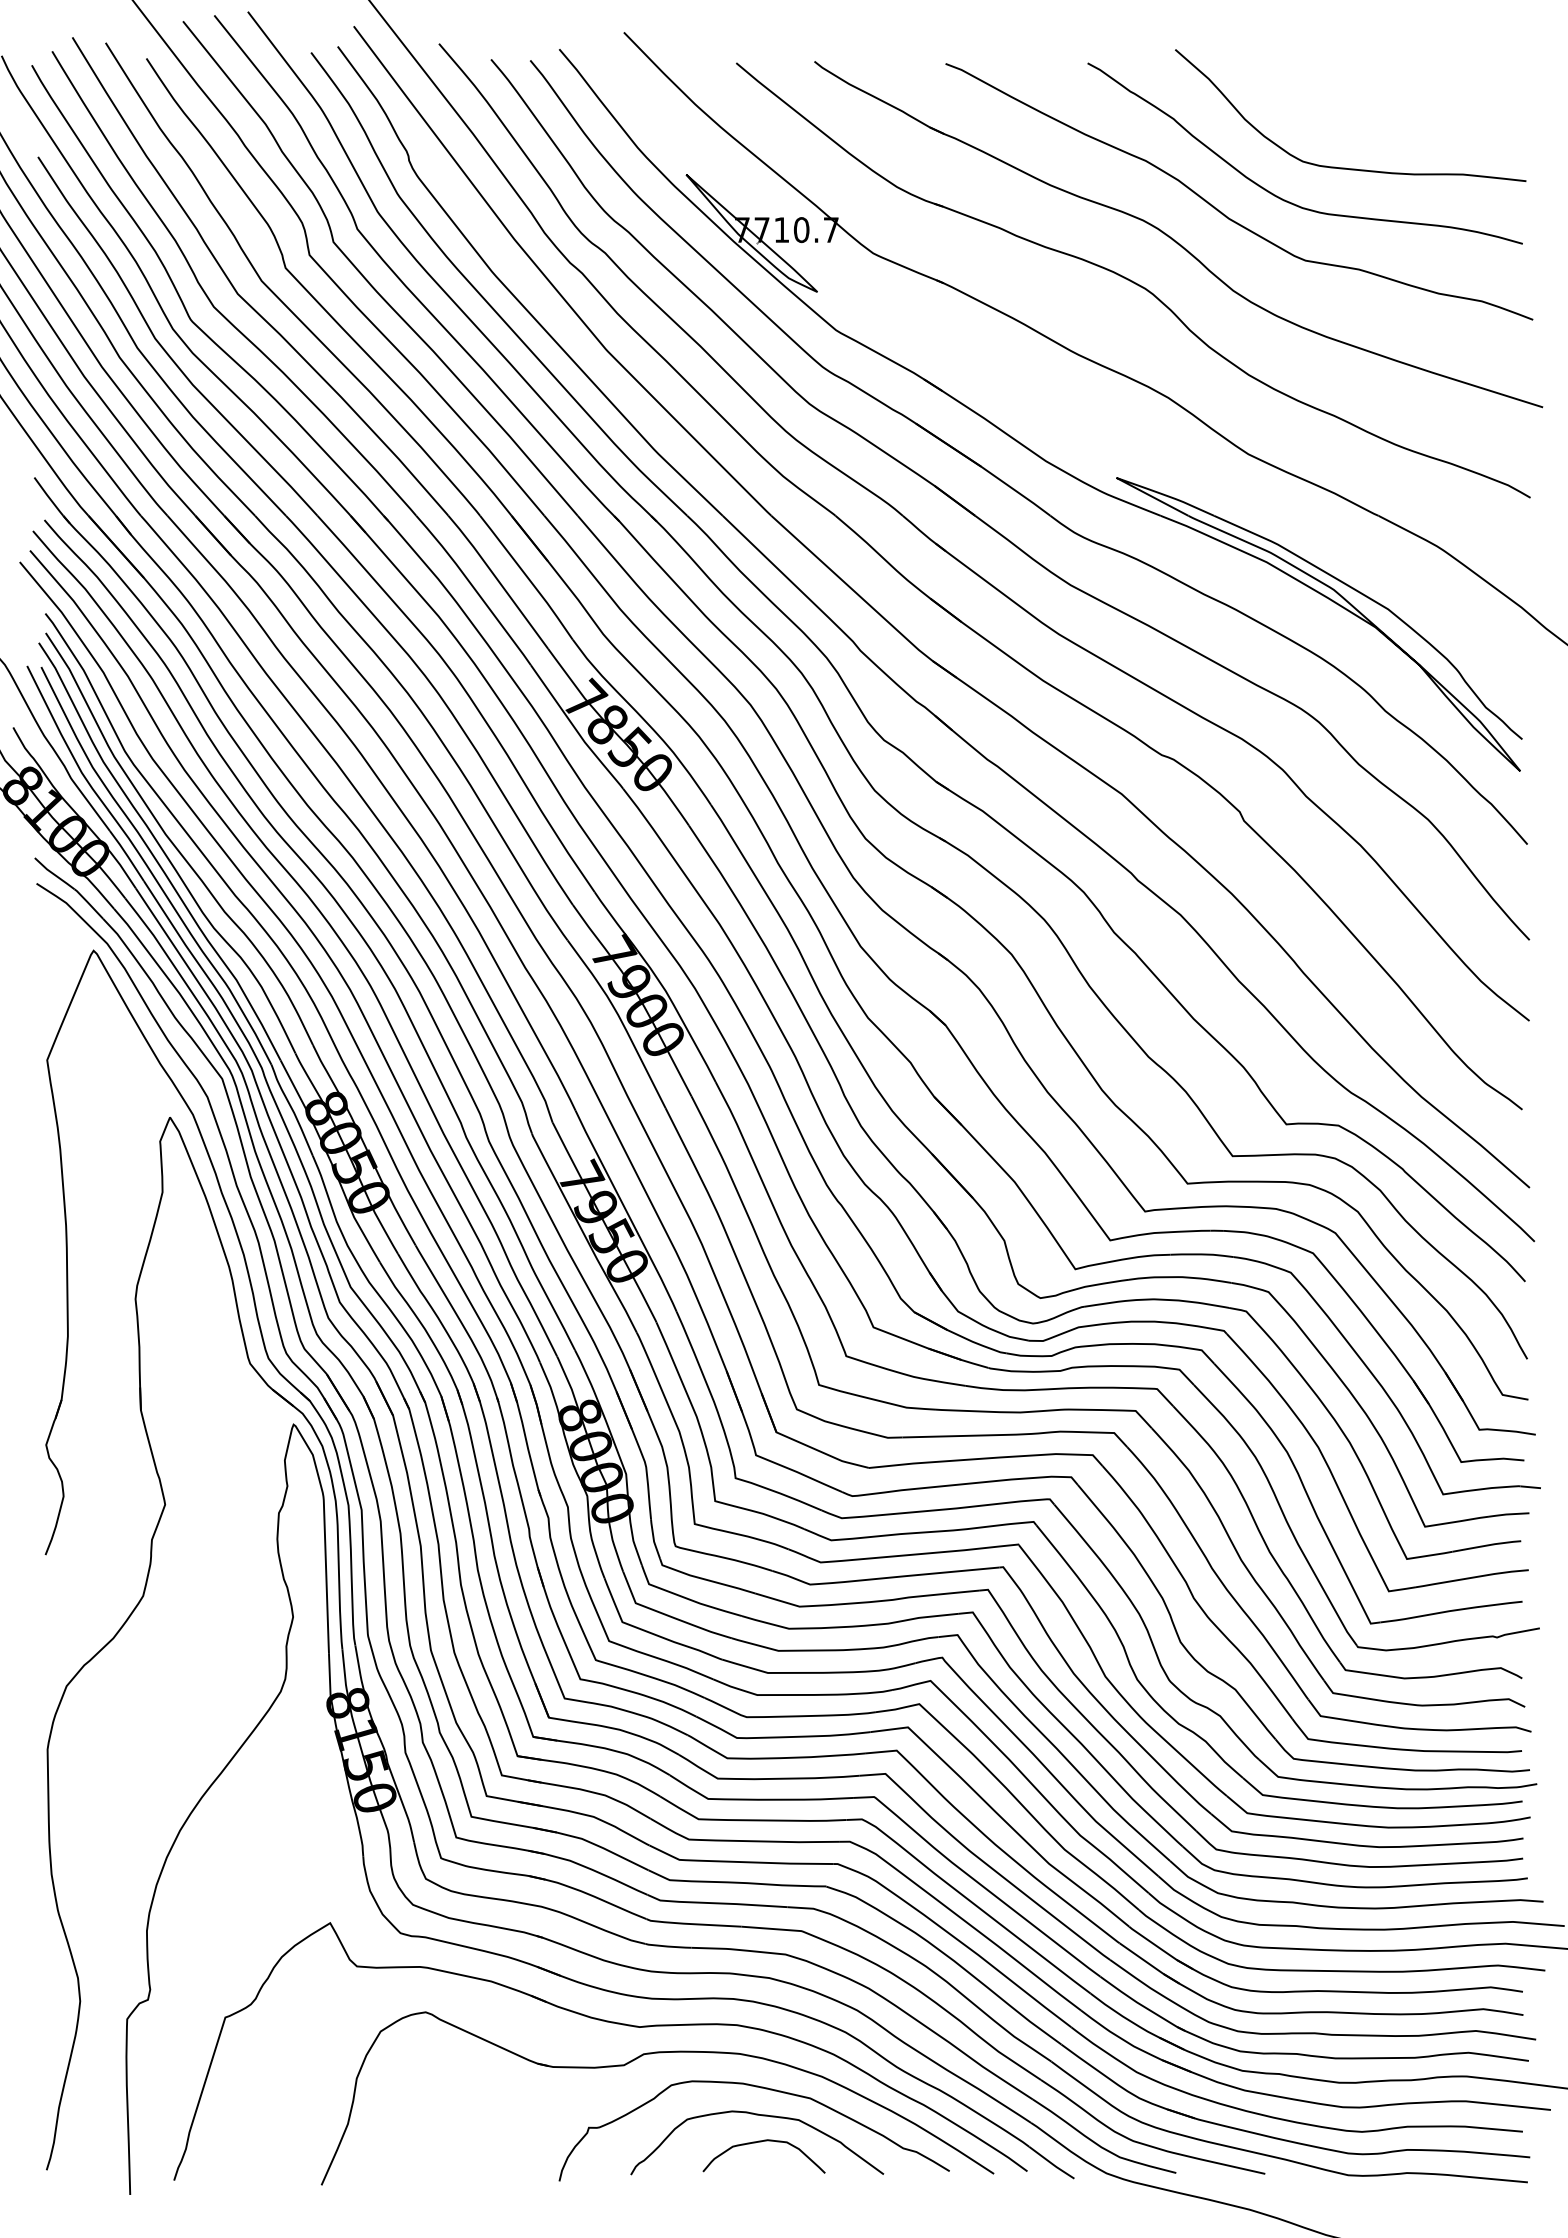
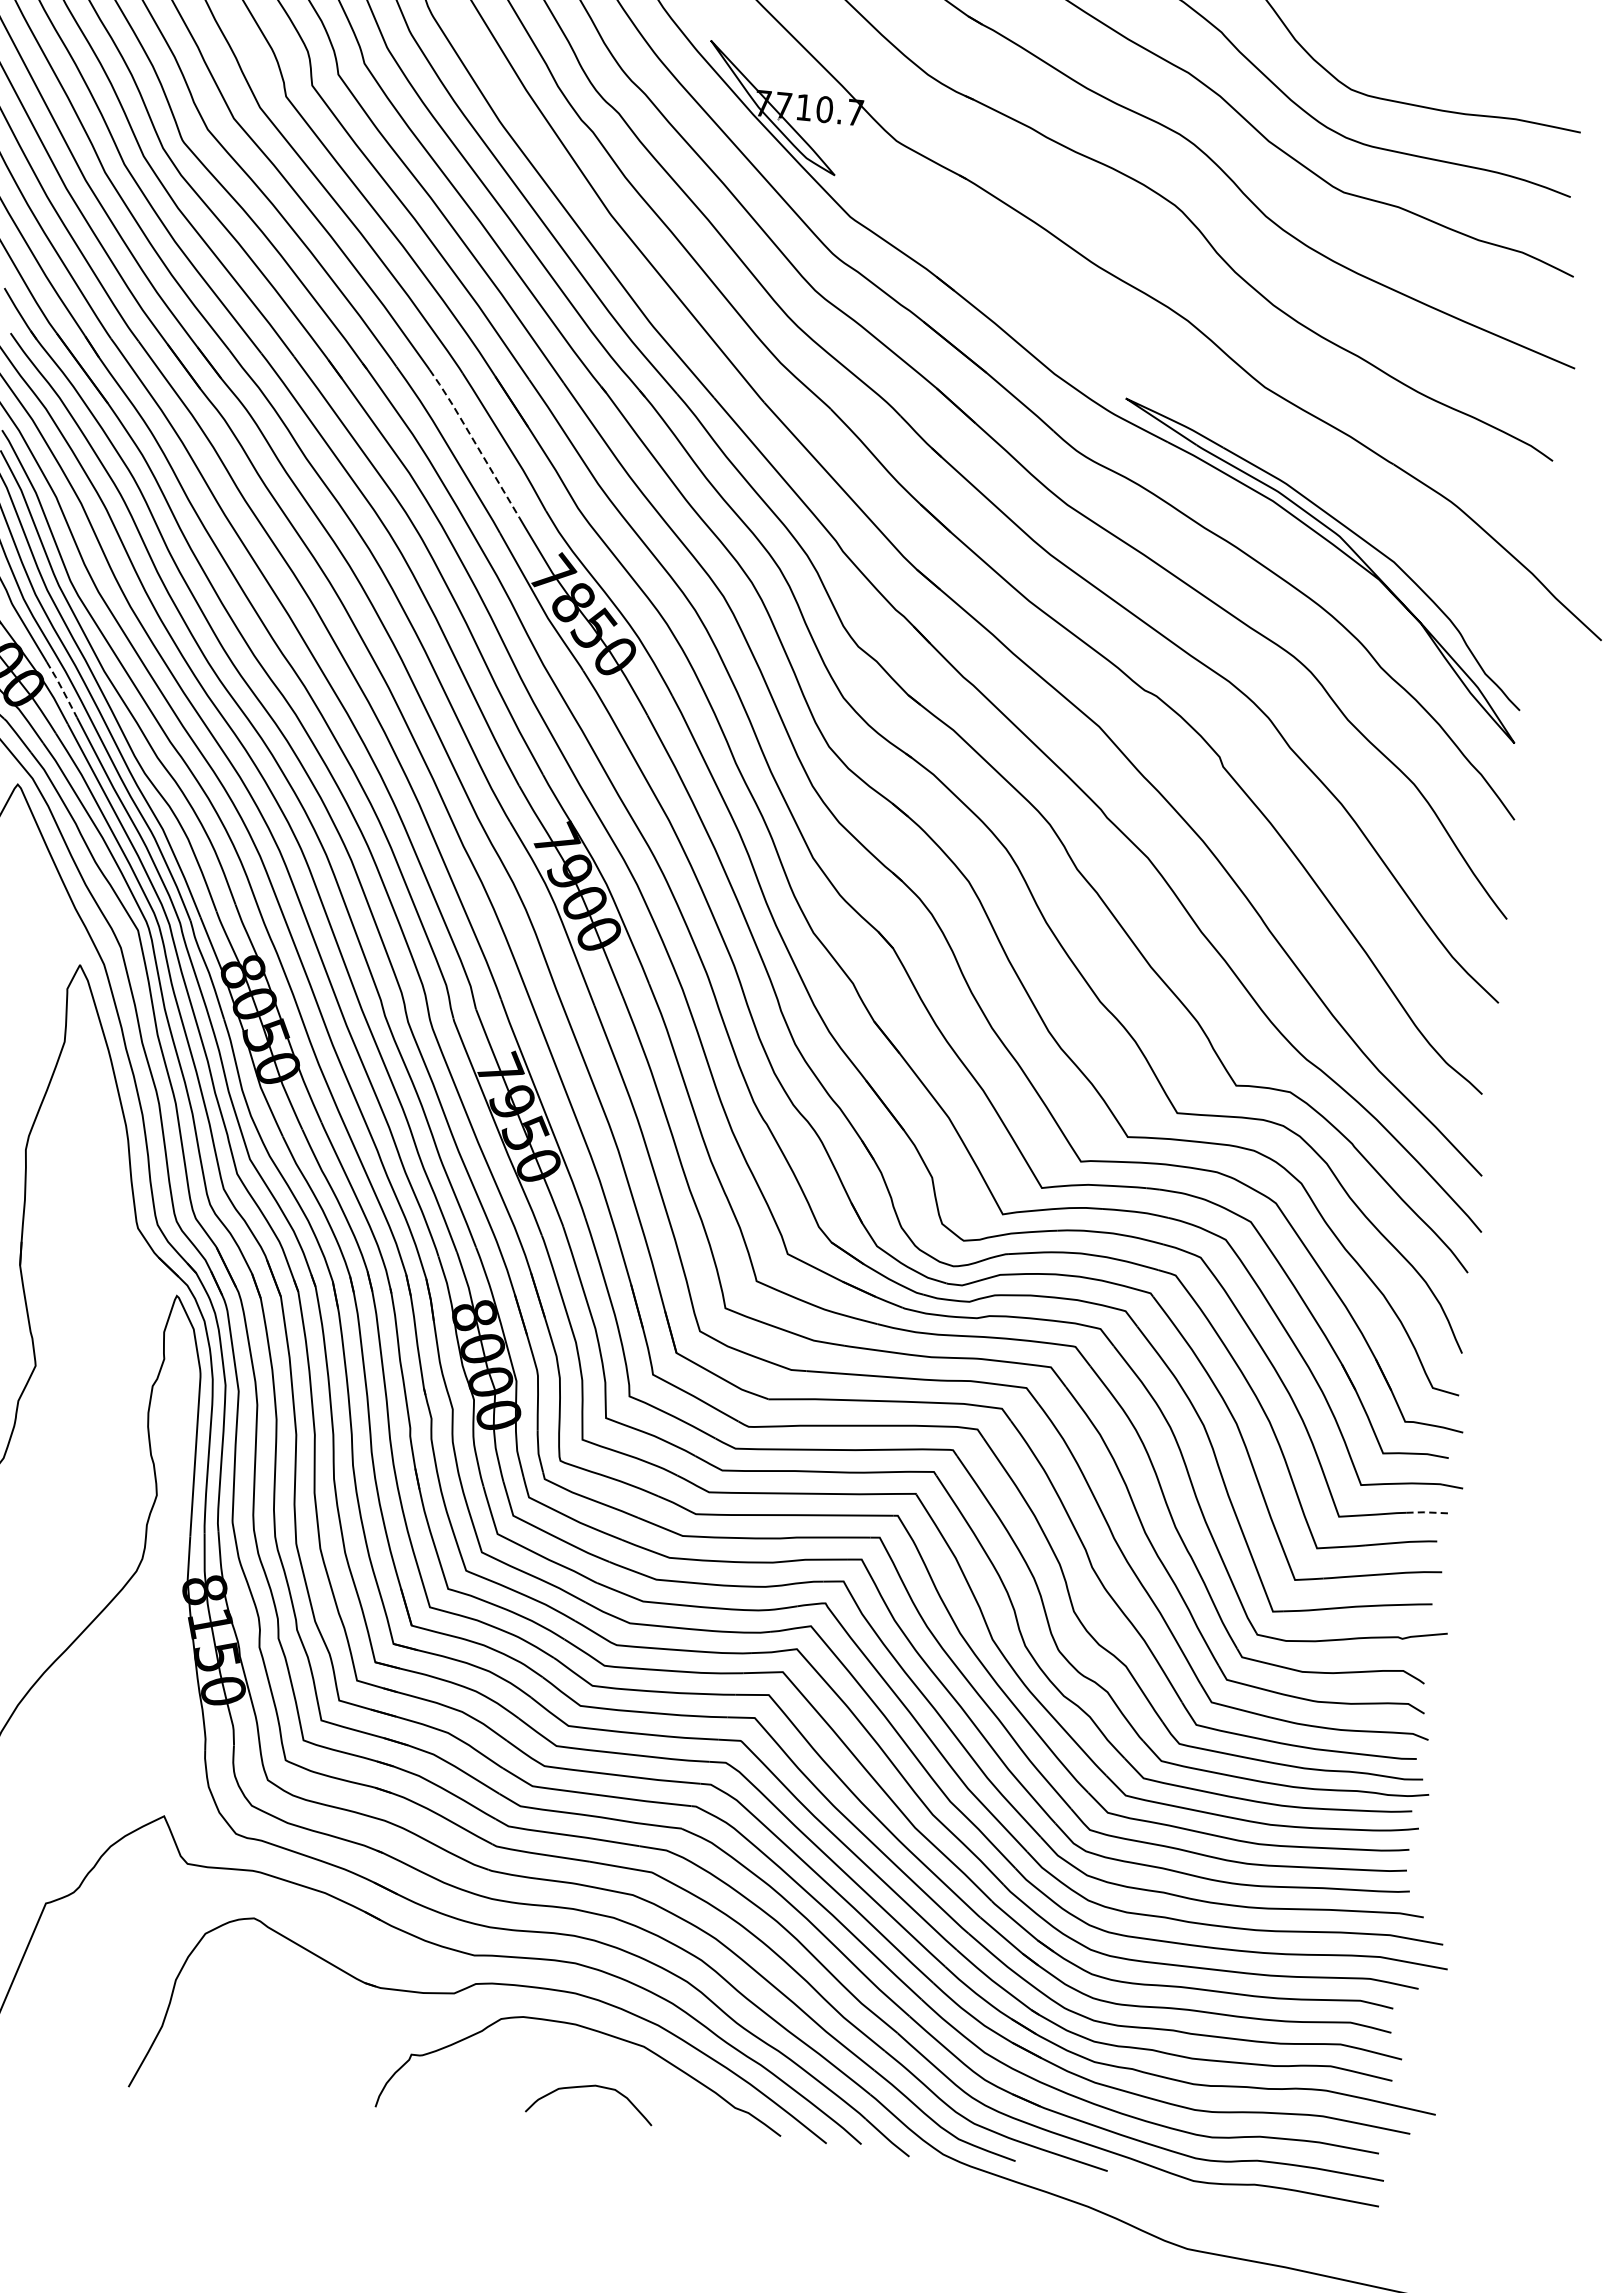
line: (498, 580) -> (475, 441), solid -> dashed
line: (127, 855) -> (62, 689), solid -> dashed
line: (1508, 1514) -> (1426, 1512), solid -> dashed
curve: (762, 2116) -> (592, 2060), removed

